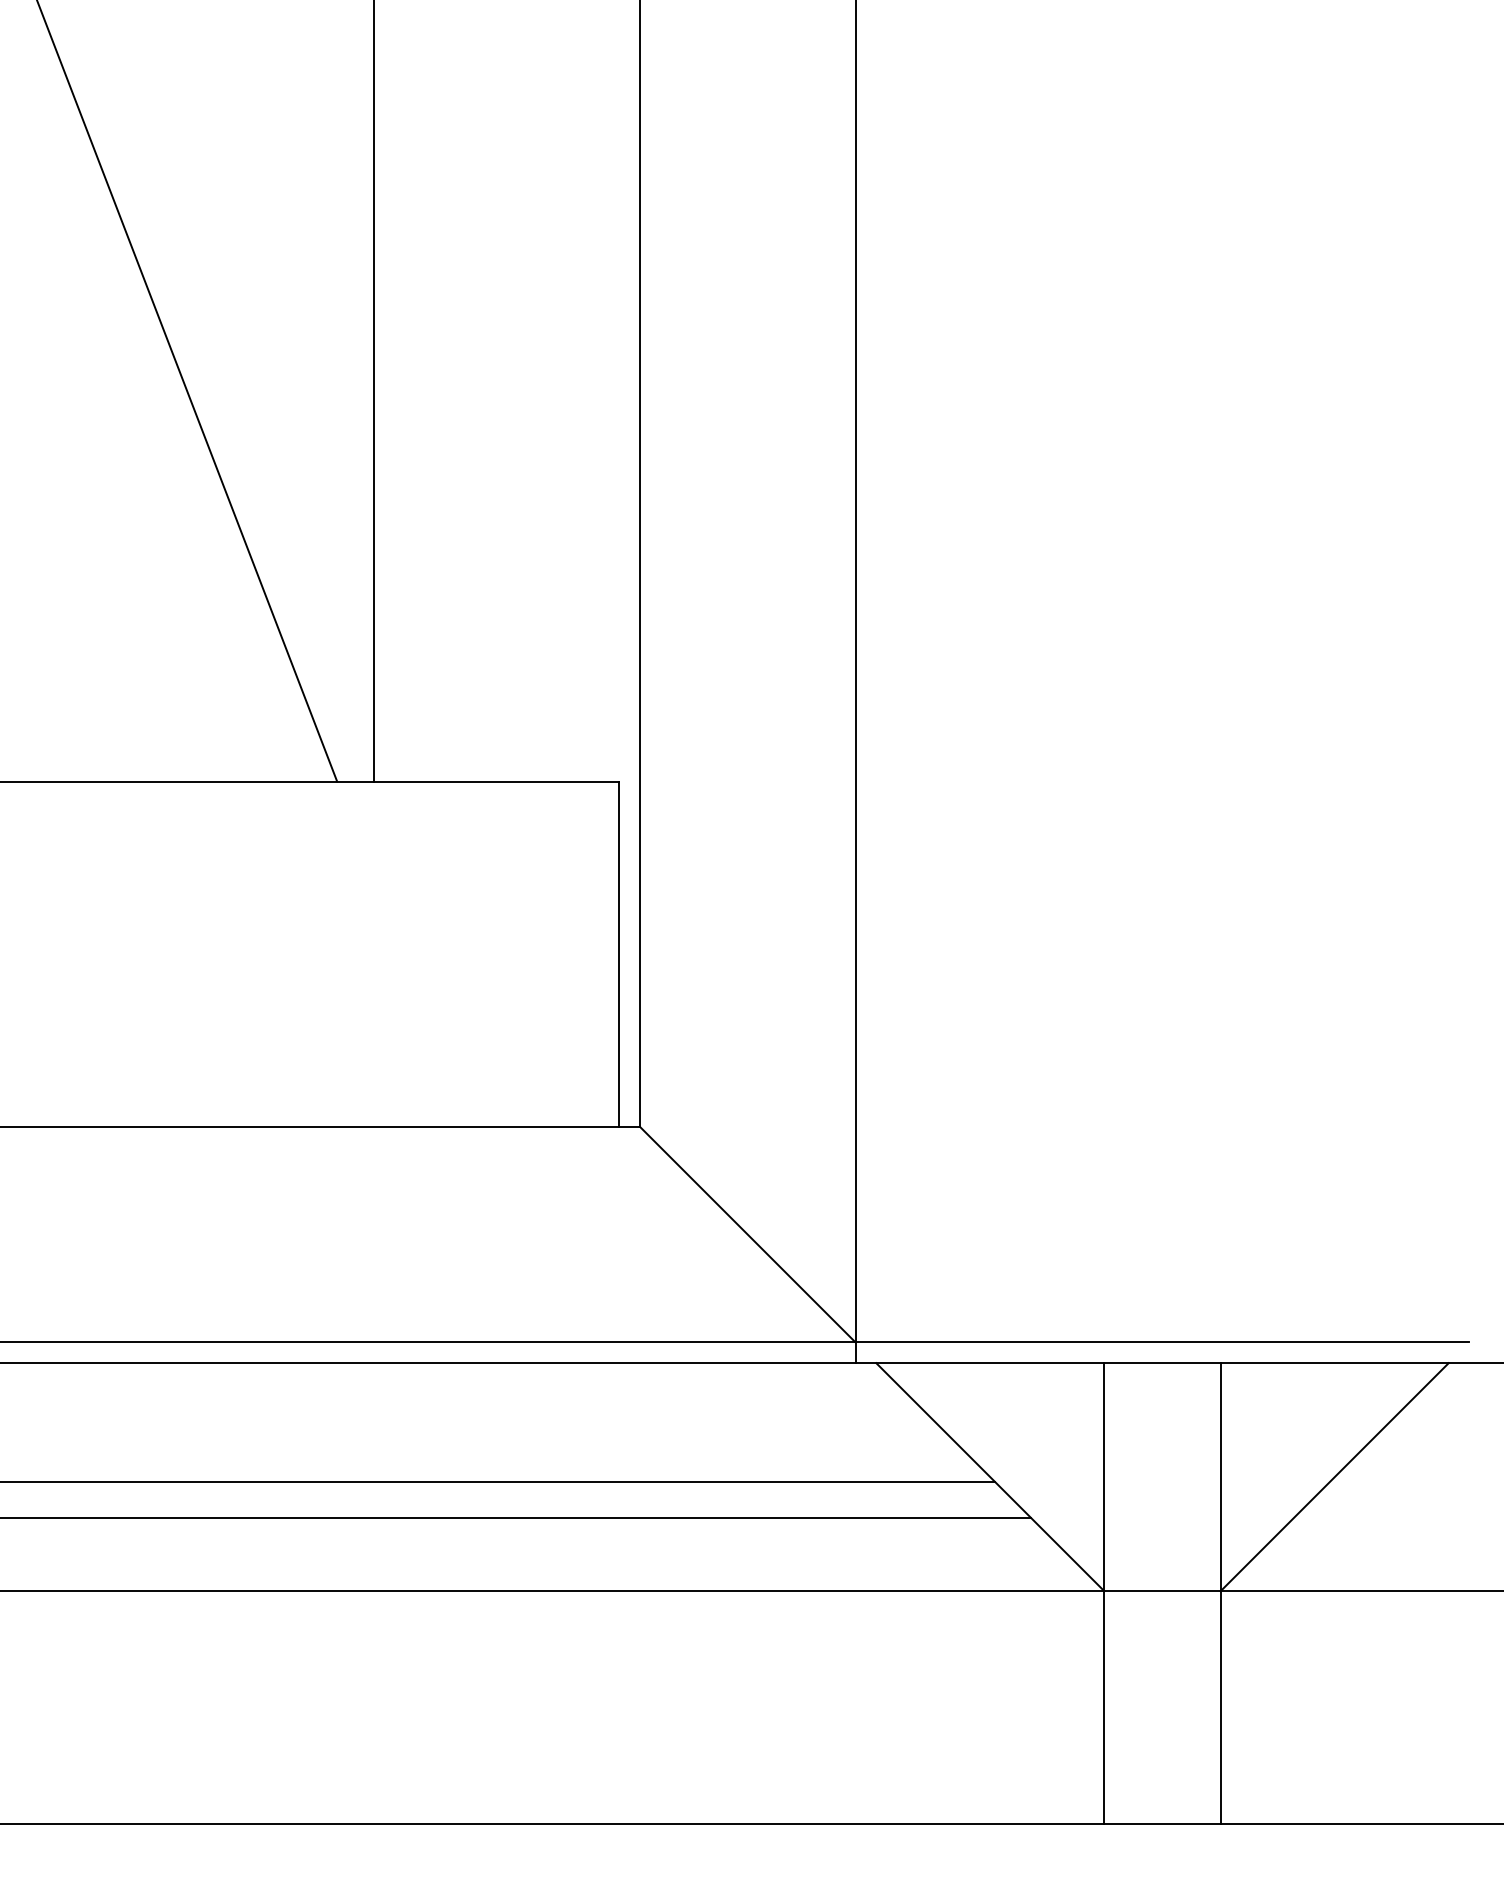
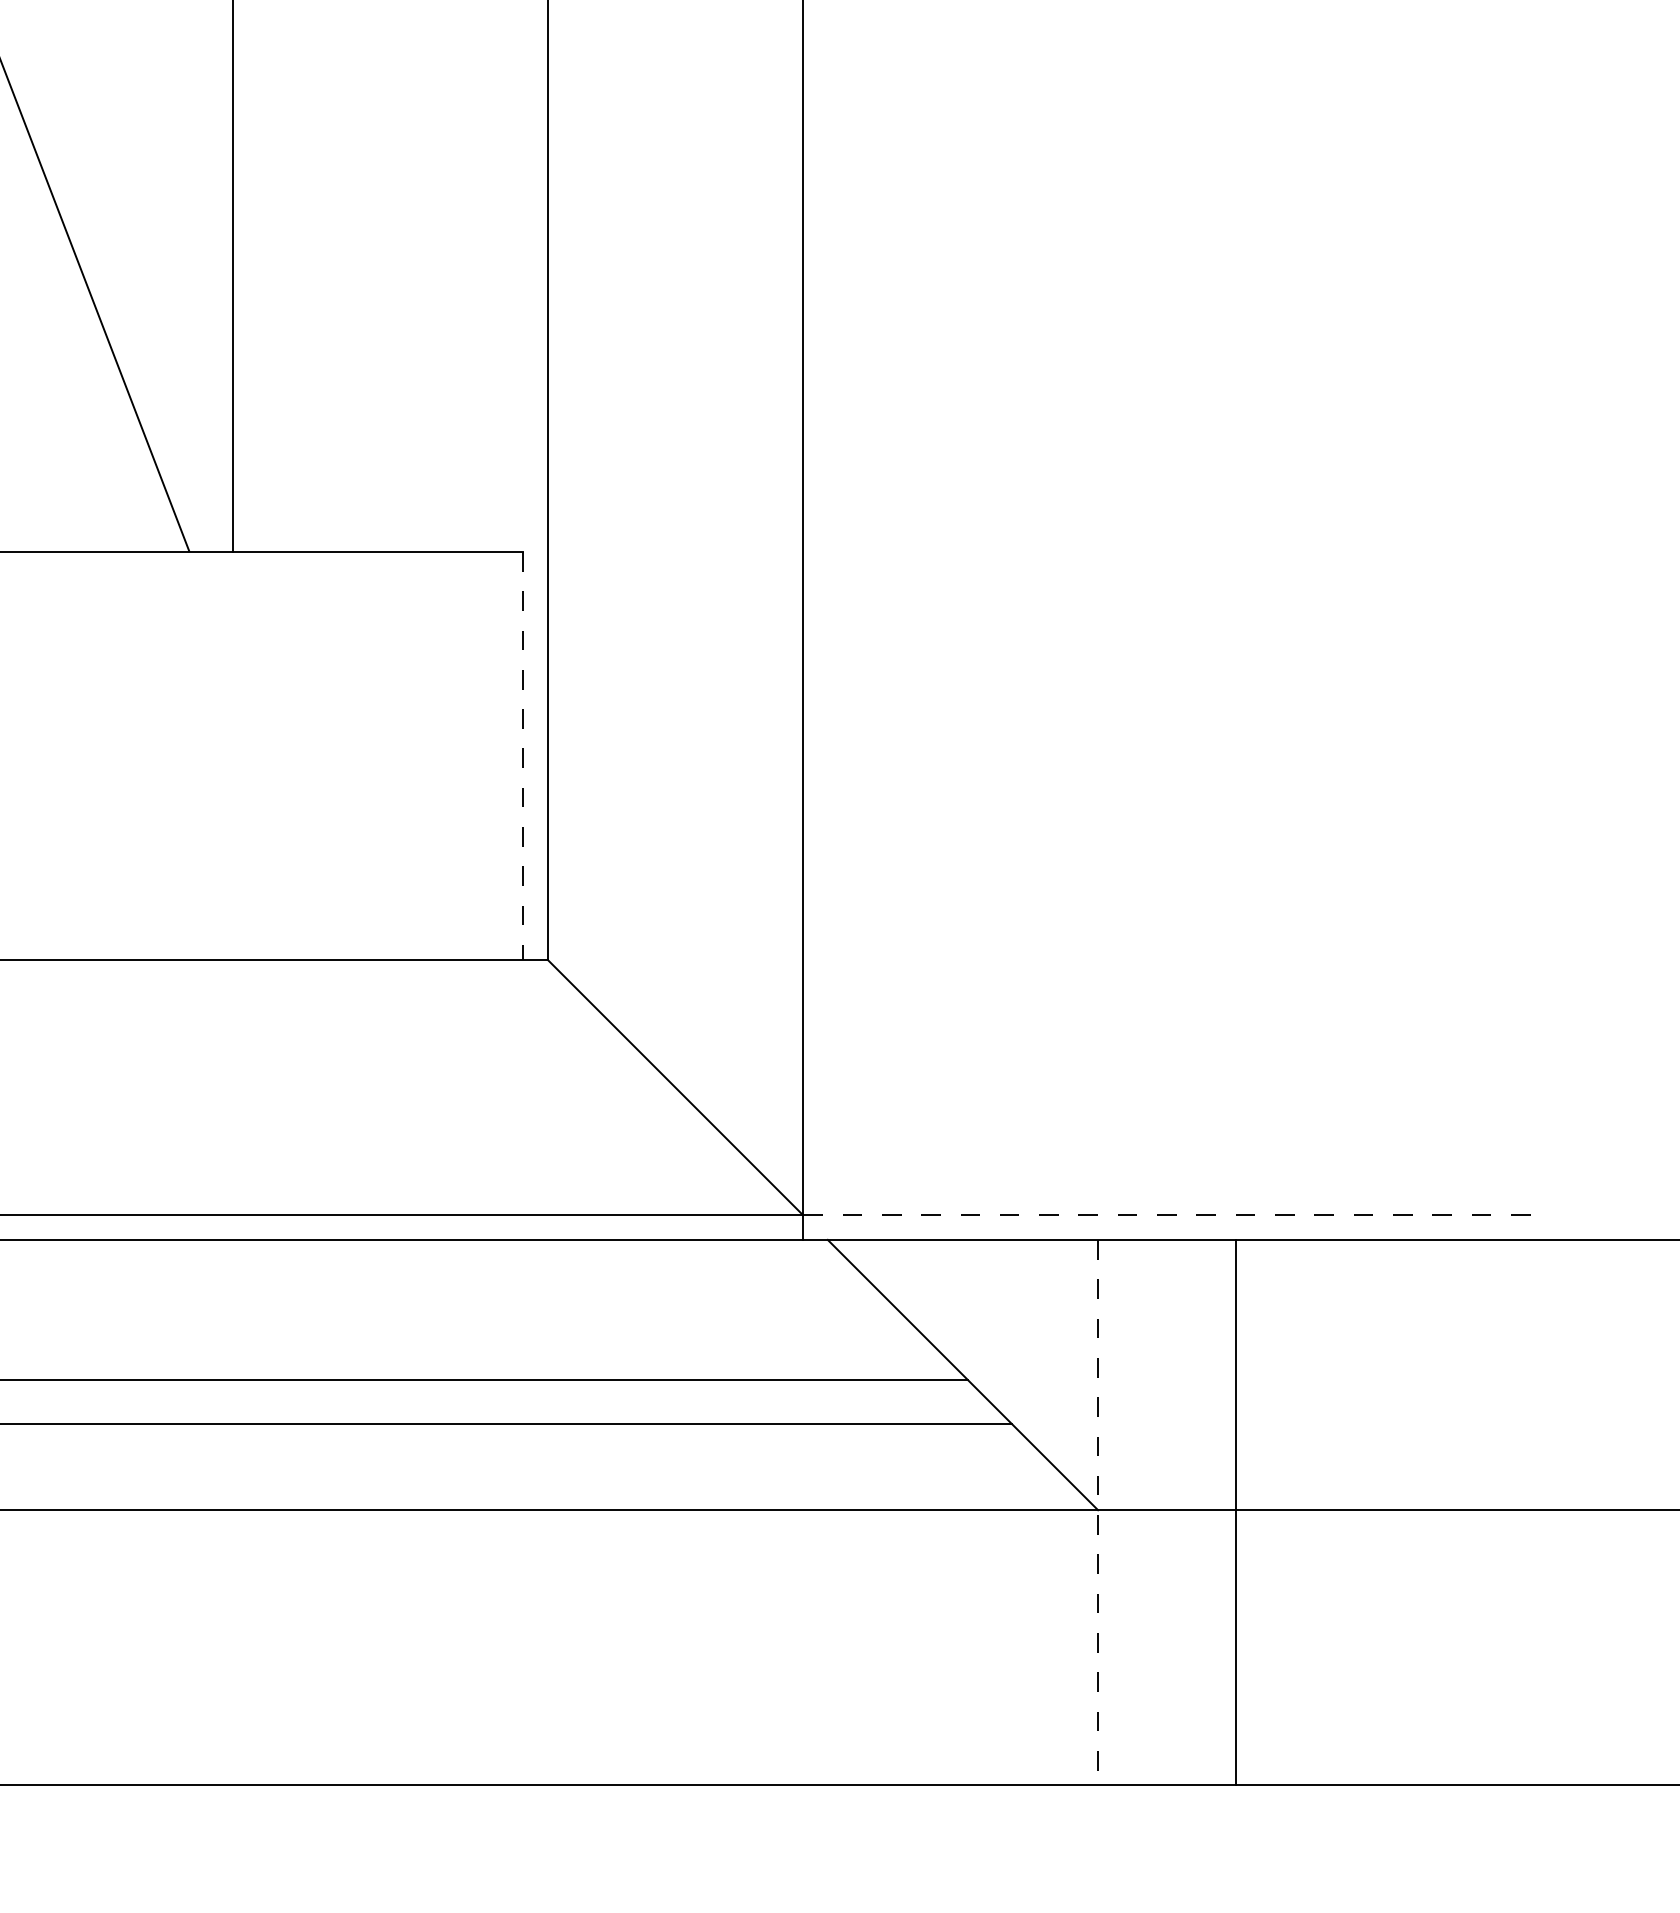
line: (619, 955) -> (523, 756), solid -> dashed
line: (1162, 1342) -> (1166, 1215), solid -> dashed
line: (1334, 1477) -> (1370, 1375), removed
line: (1104, 1593) -> (1098, 1512), solid -> dashed

